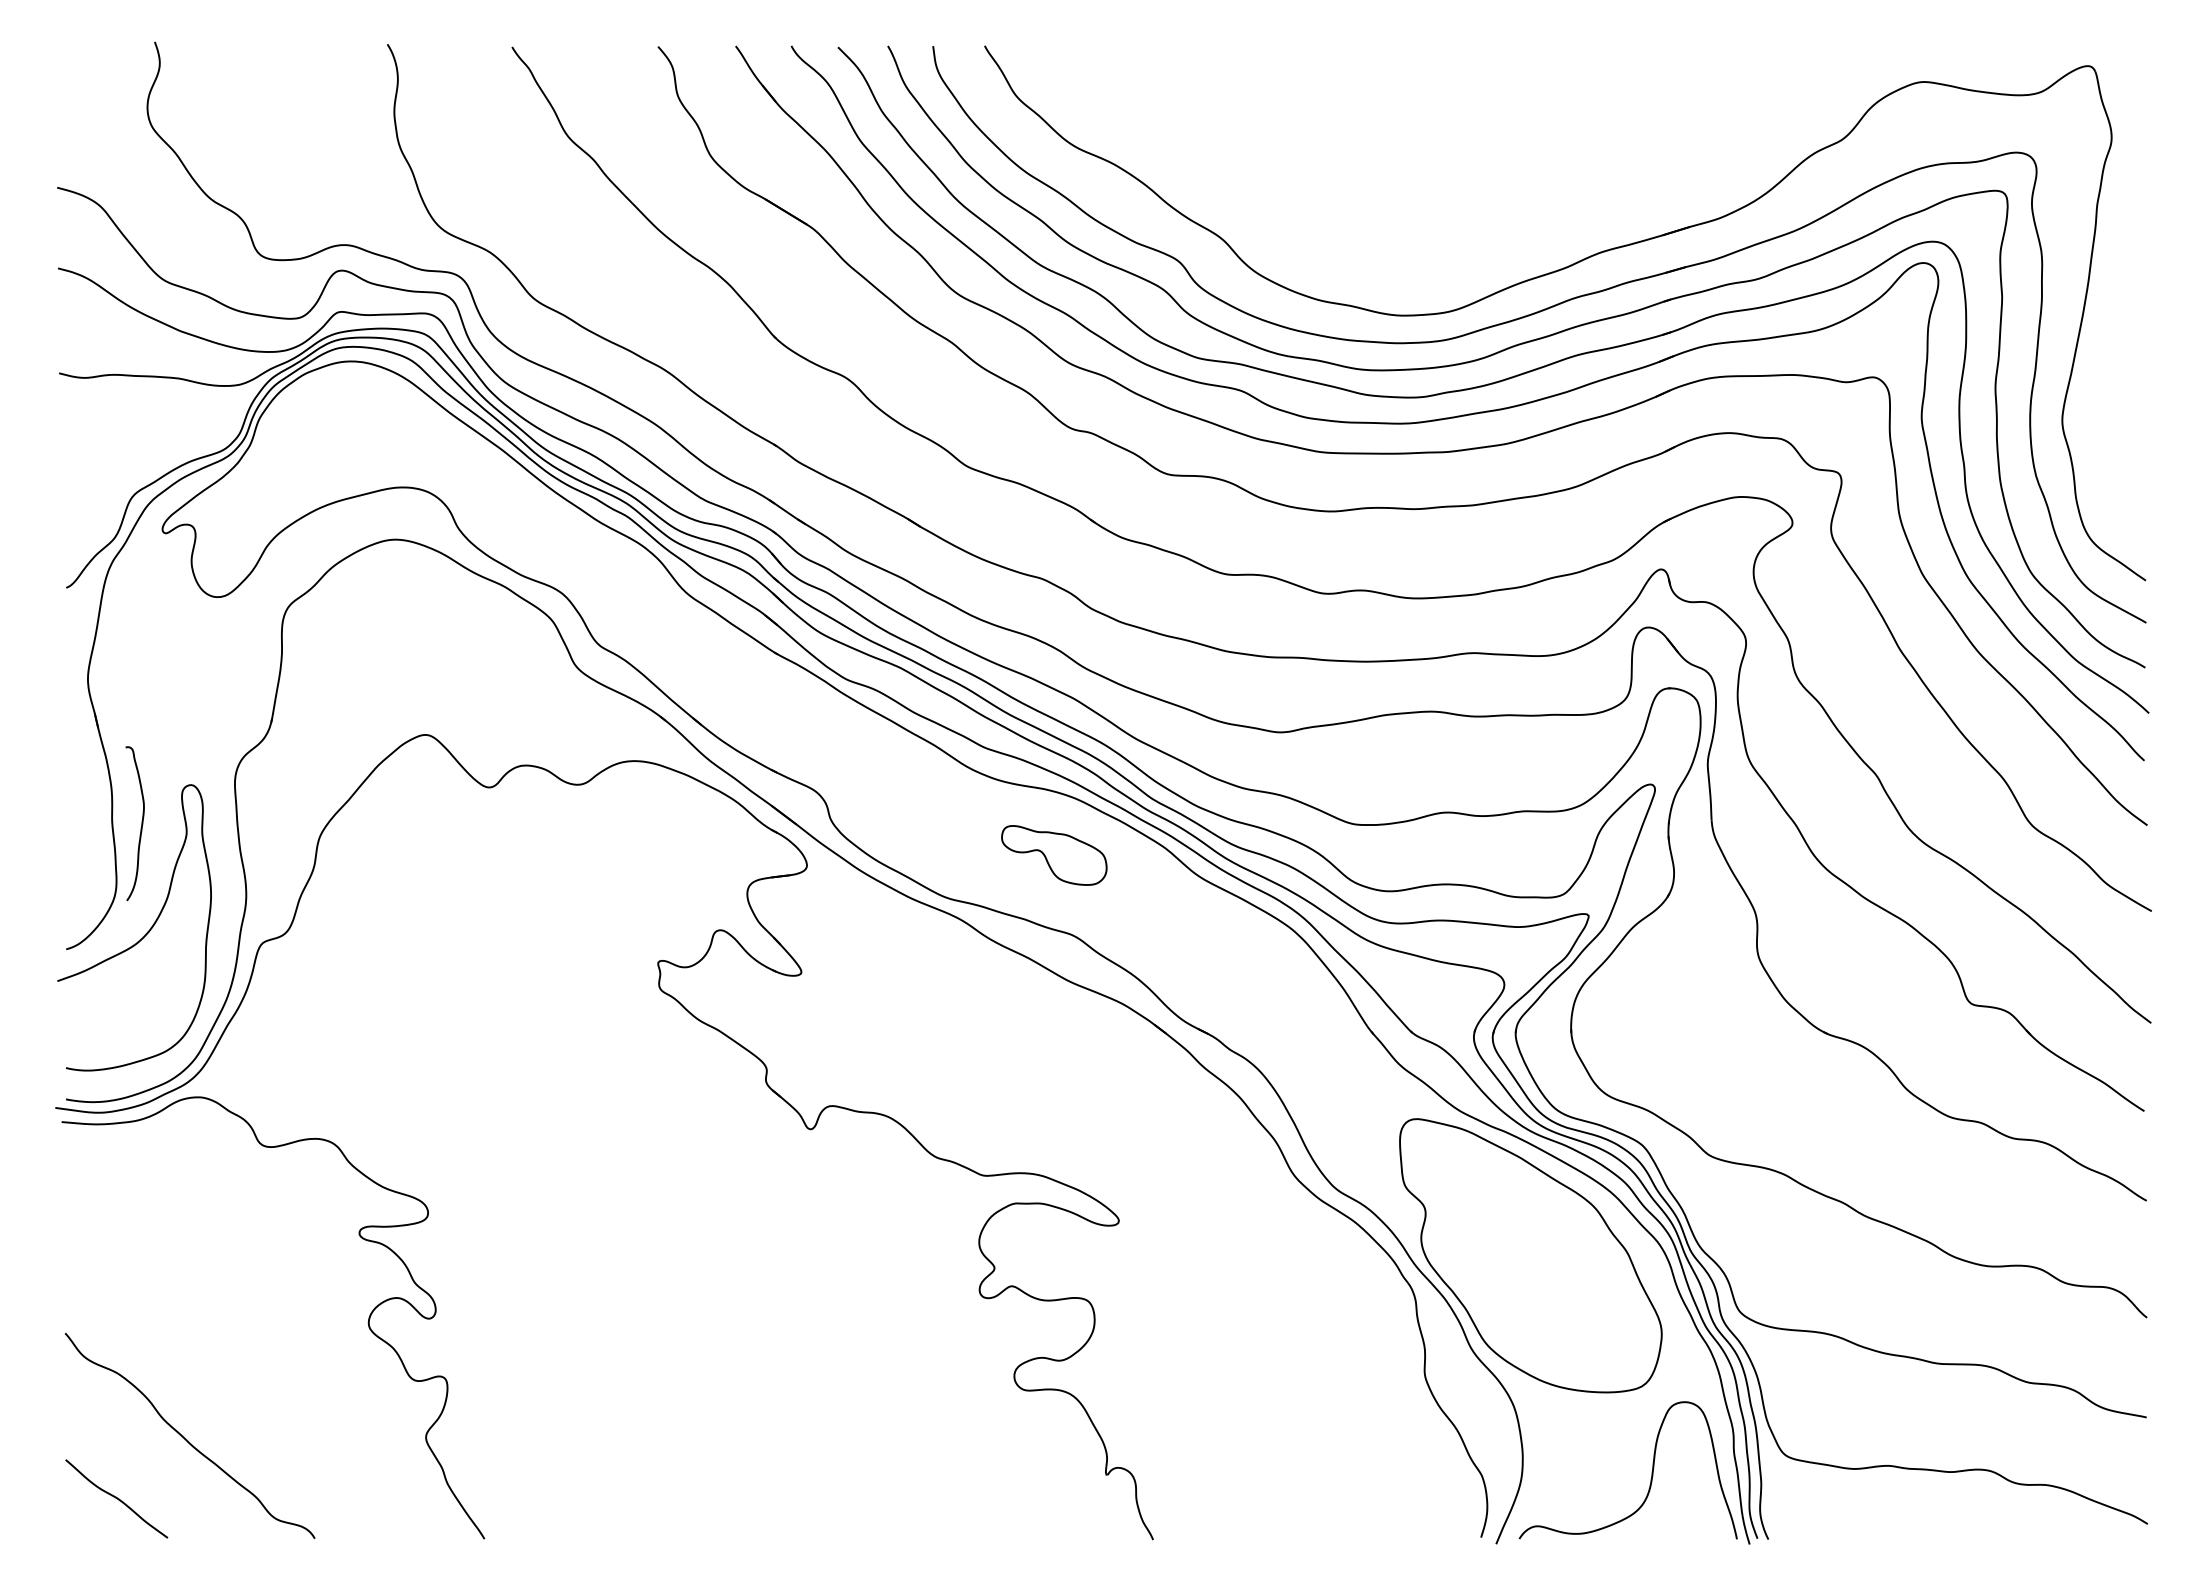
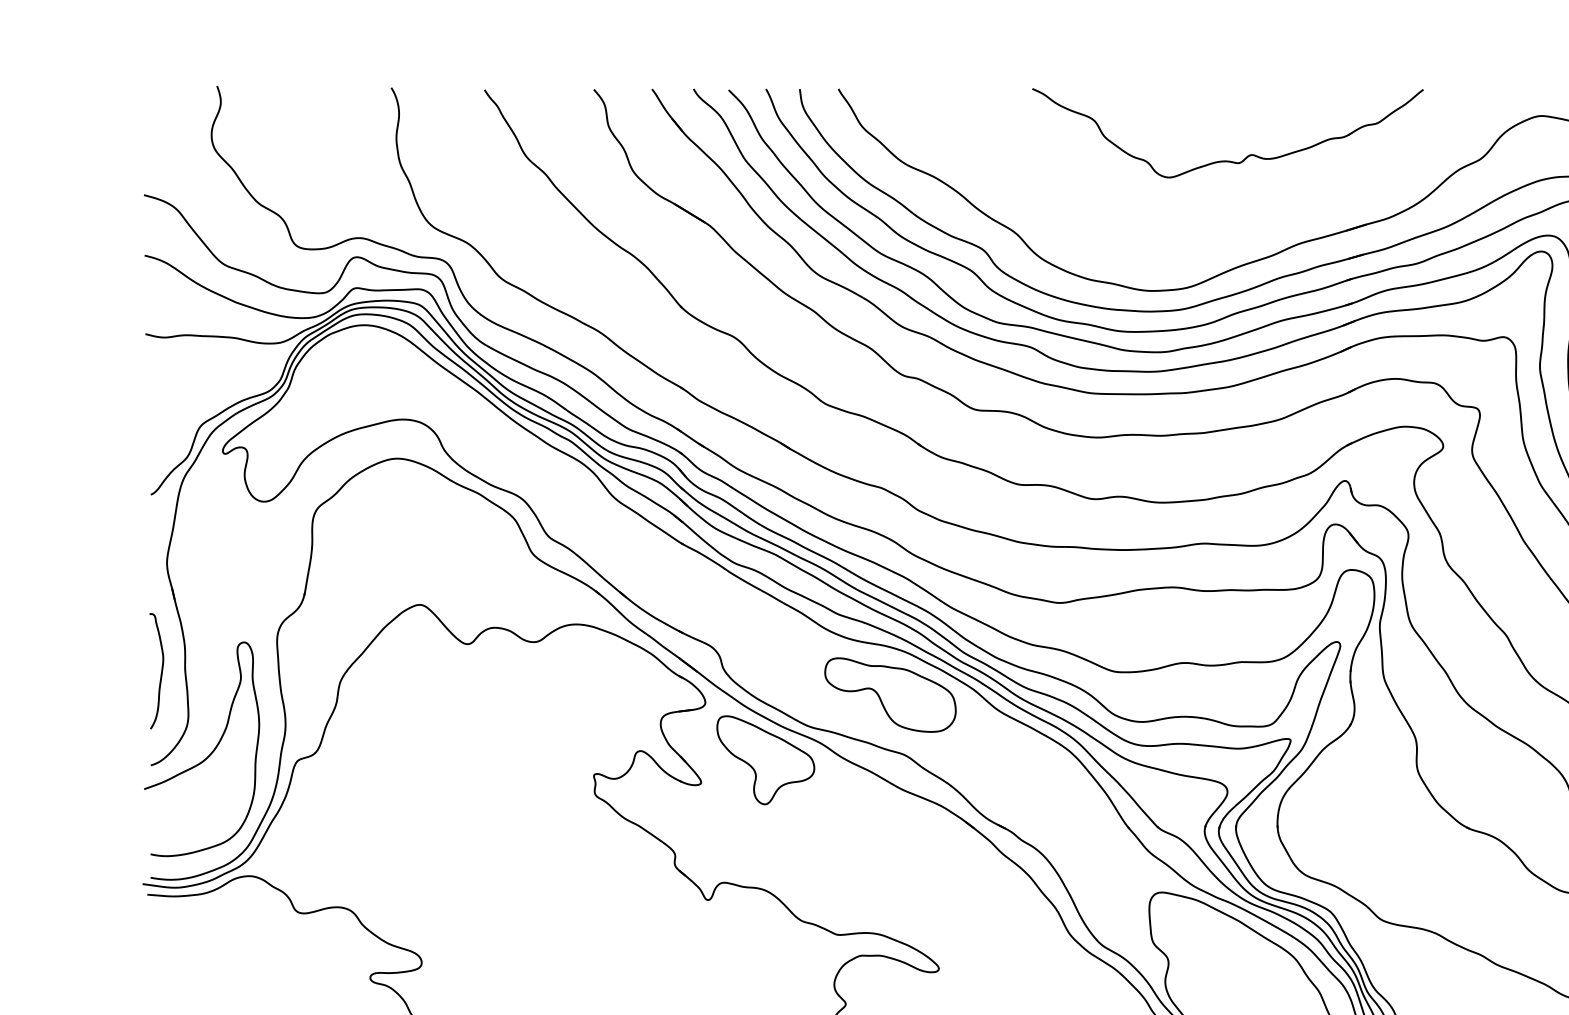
part: (1504, 141) -> (1227, 160), added
curve: (141, 823) -> (161, 671), moved
part: (1054, 855) -> (890, 695), size x1.67
part: (887, 942) -> (765, 760), added

